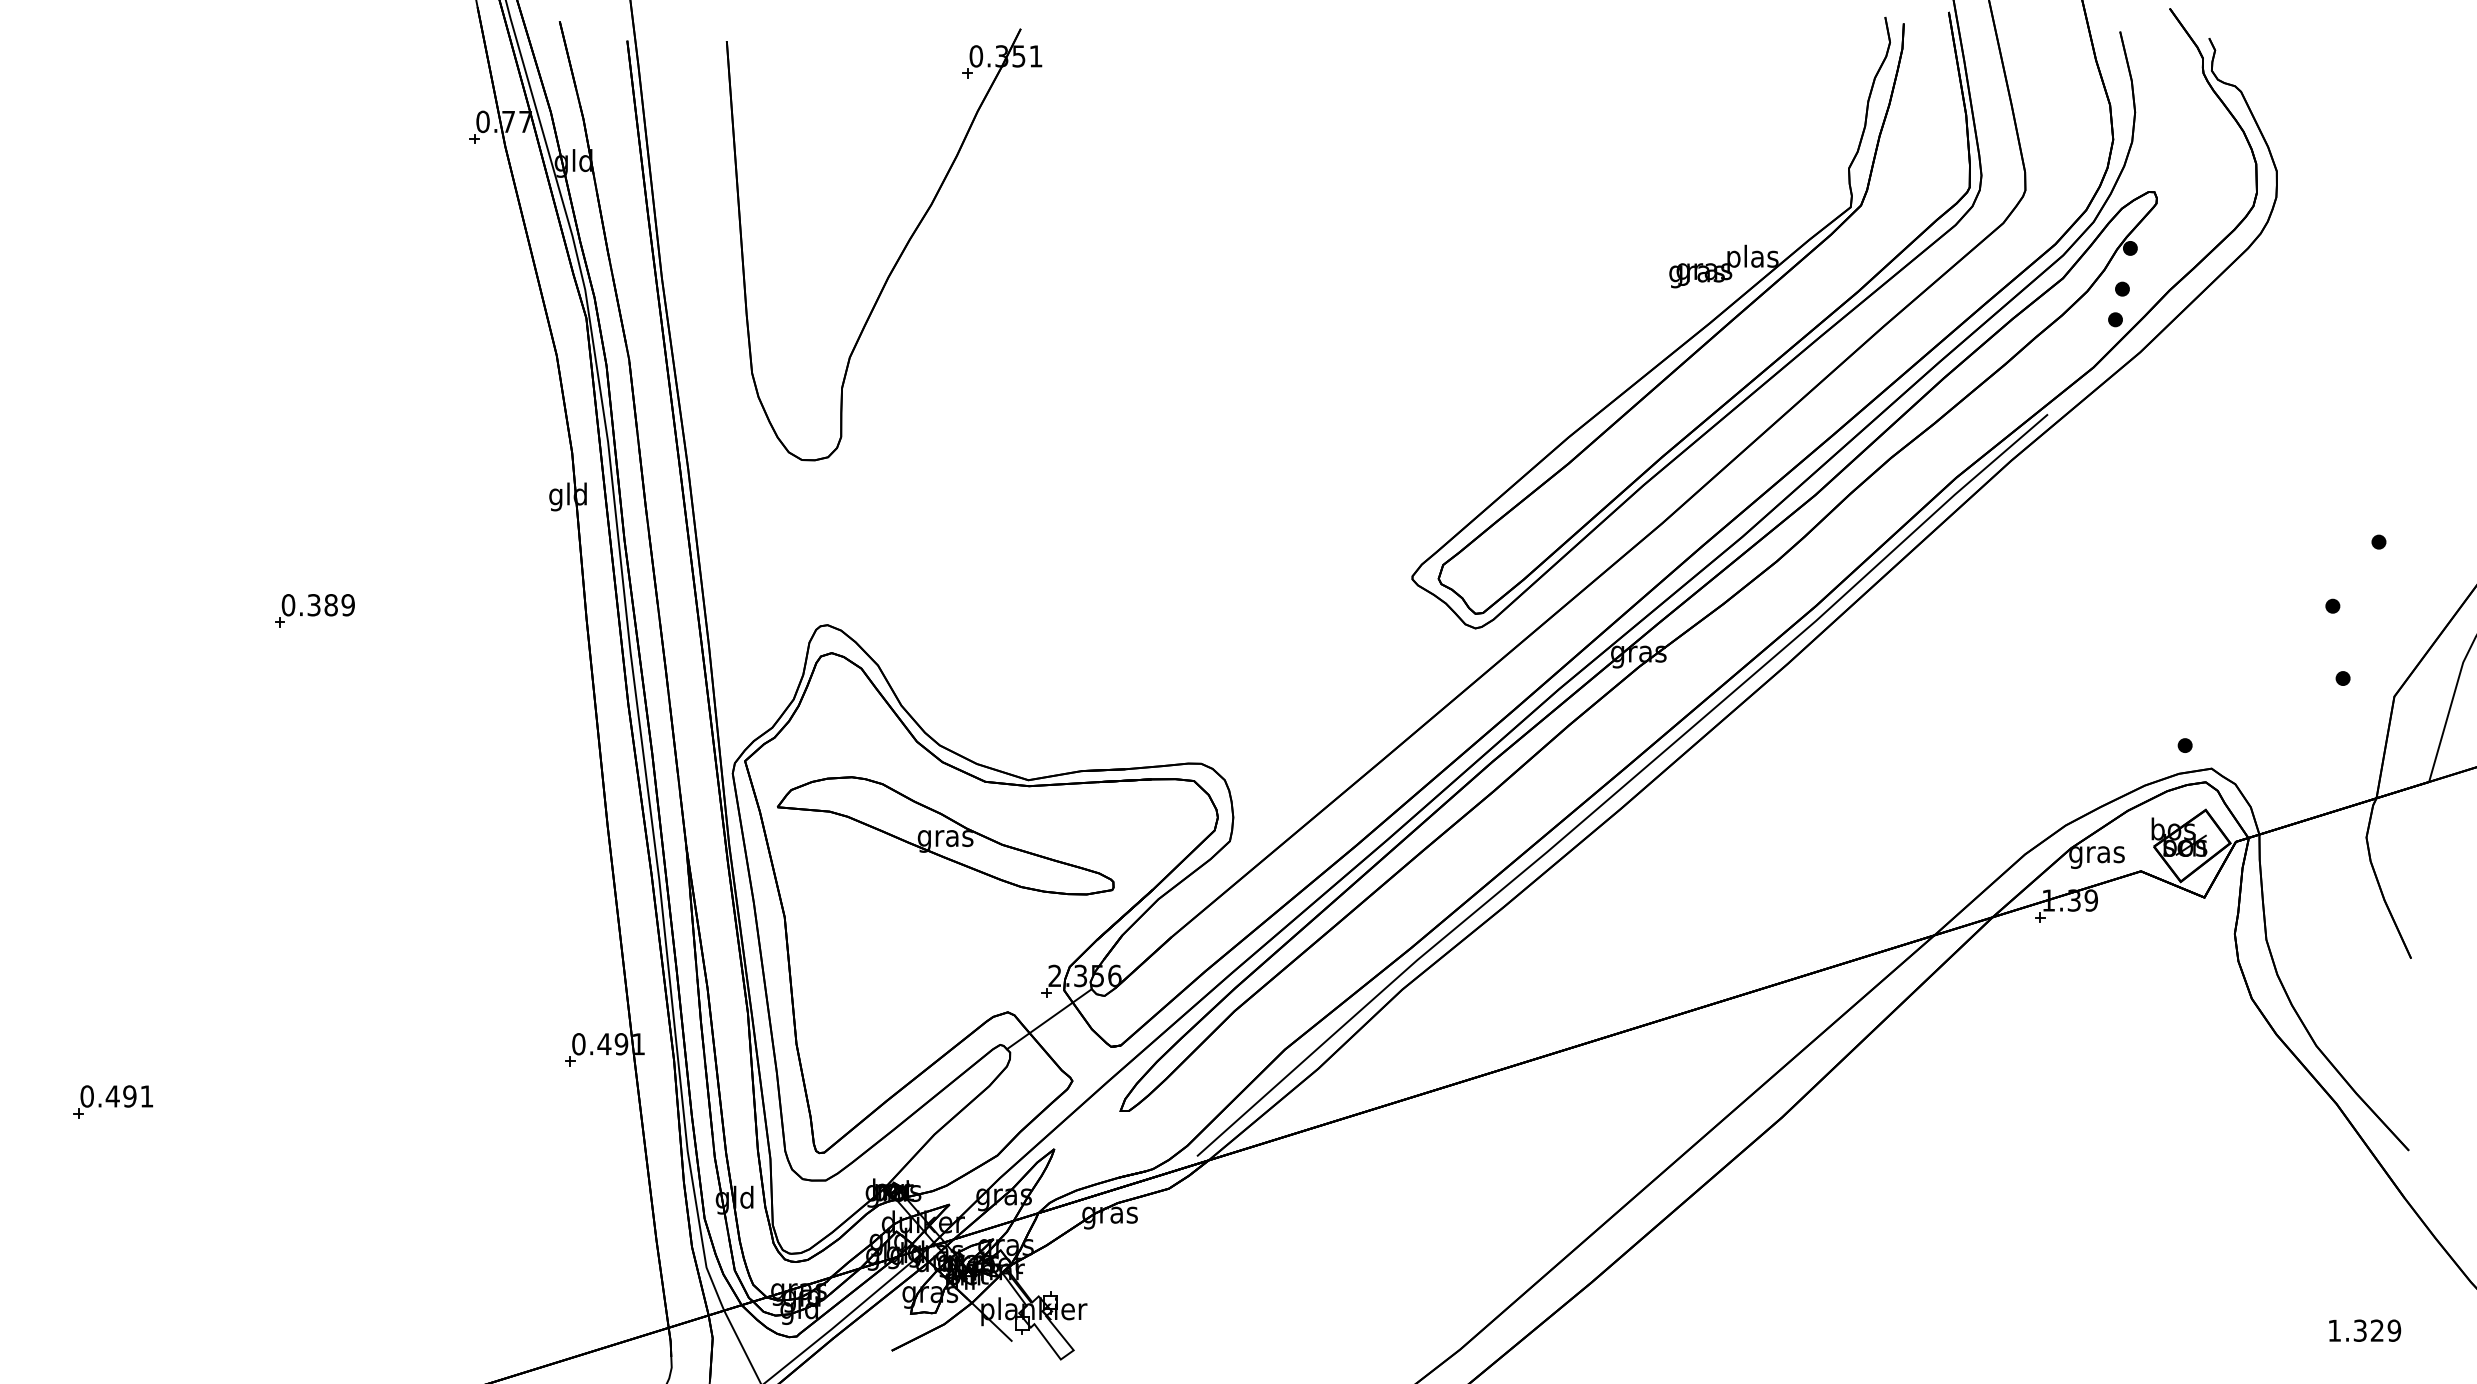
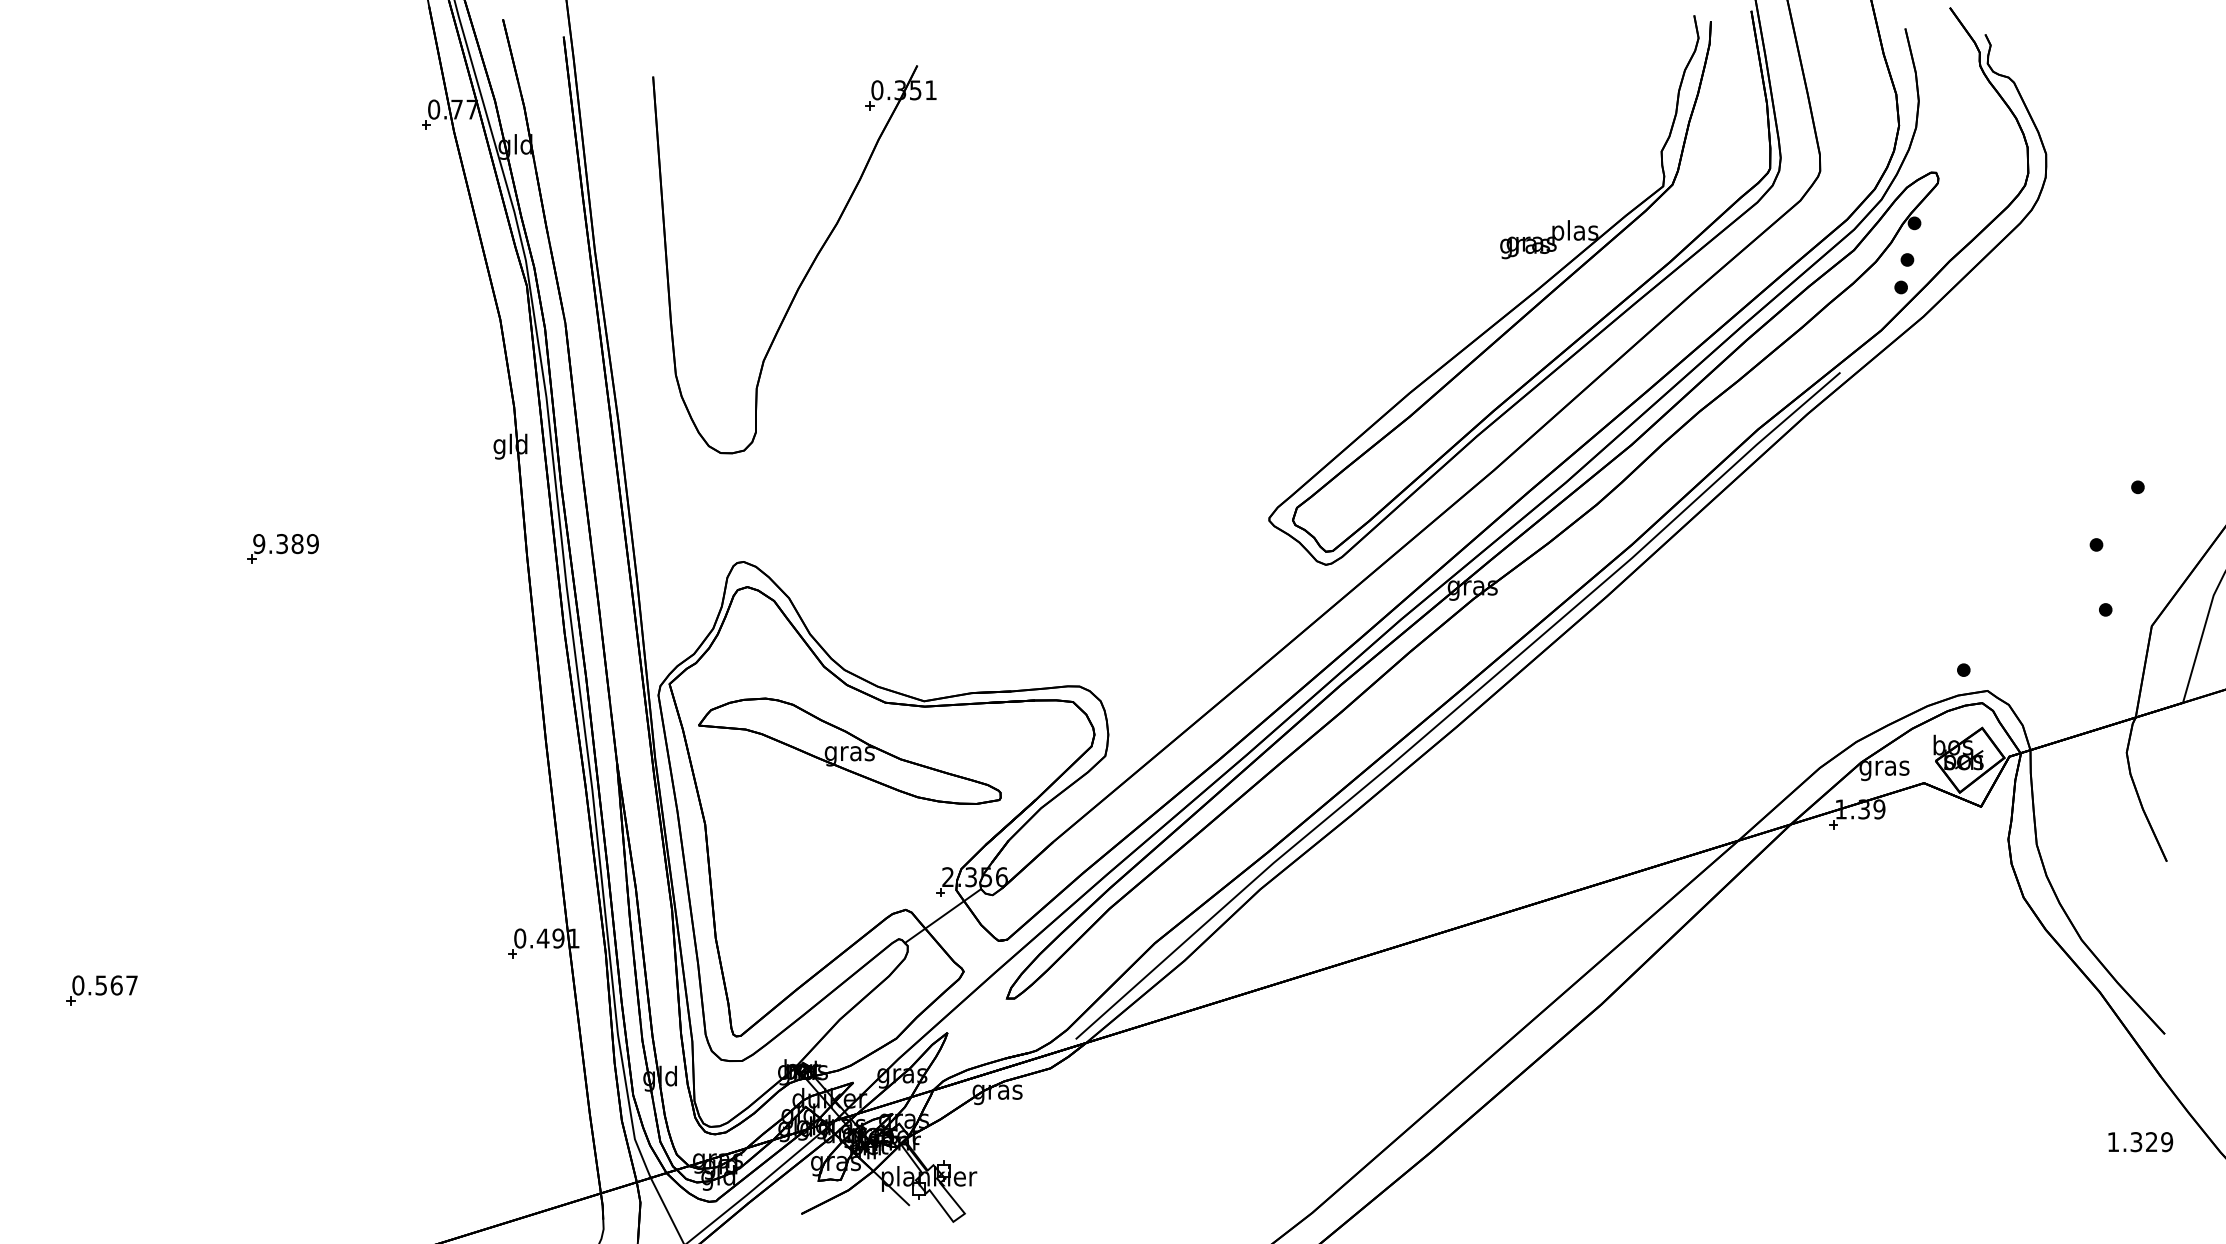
part: (900, 253) -> (809, 267), moved
text: (288, 605) -> (259, 544), 0.389 -> 9.389
text: (129, 1096) -> (116, 985), 0.491 -> 0.567
text: (2365, 1330) -> (2141, 1141), moved

